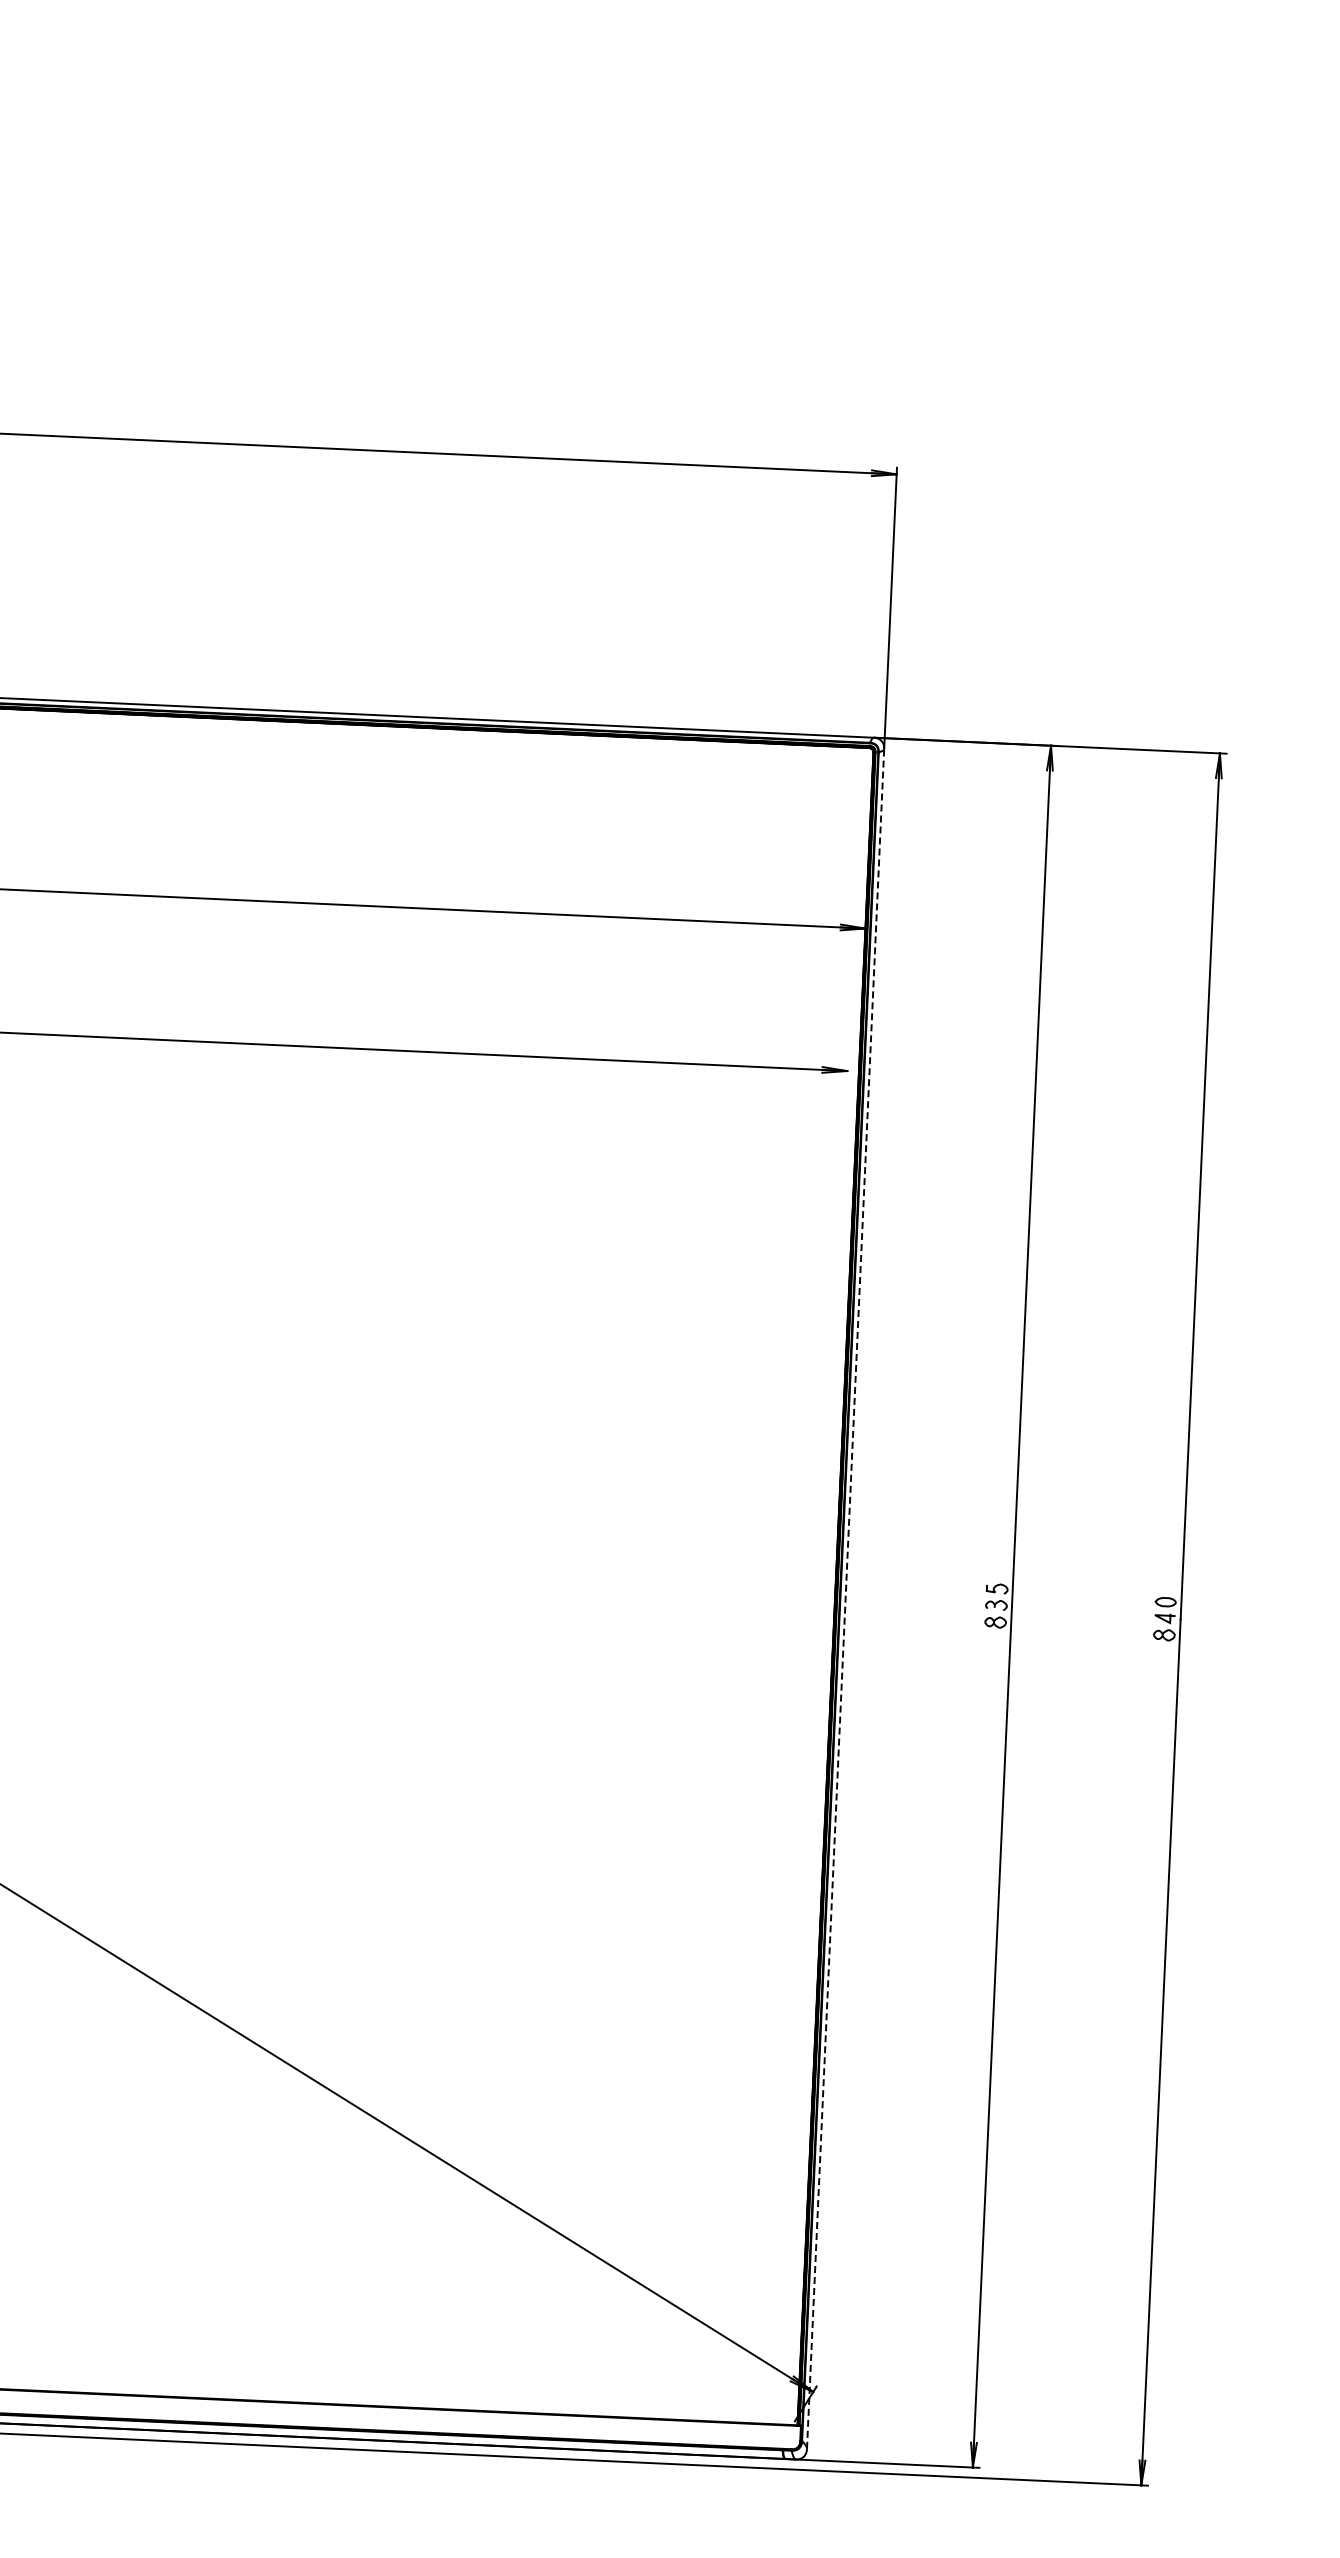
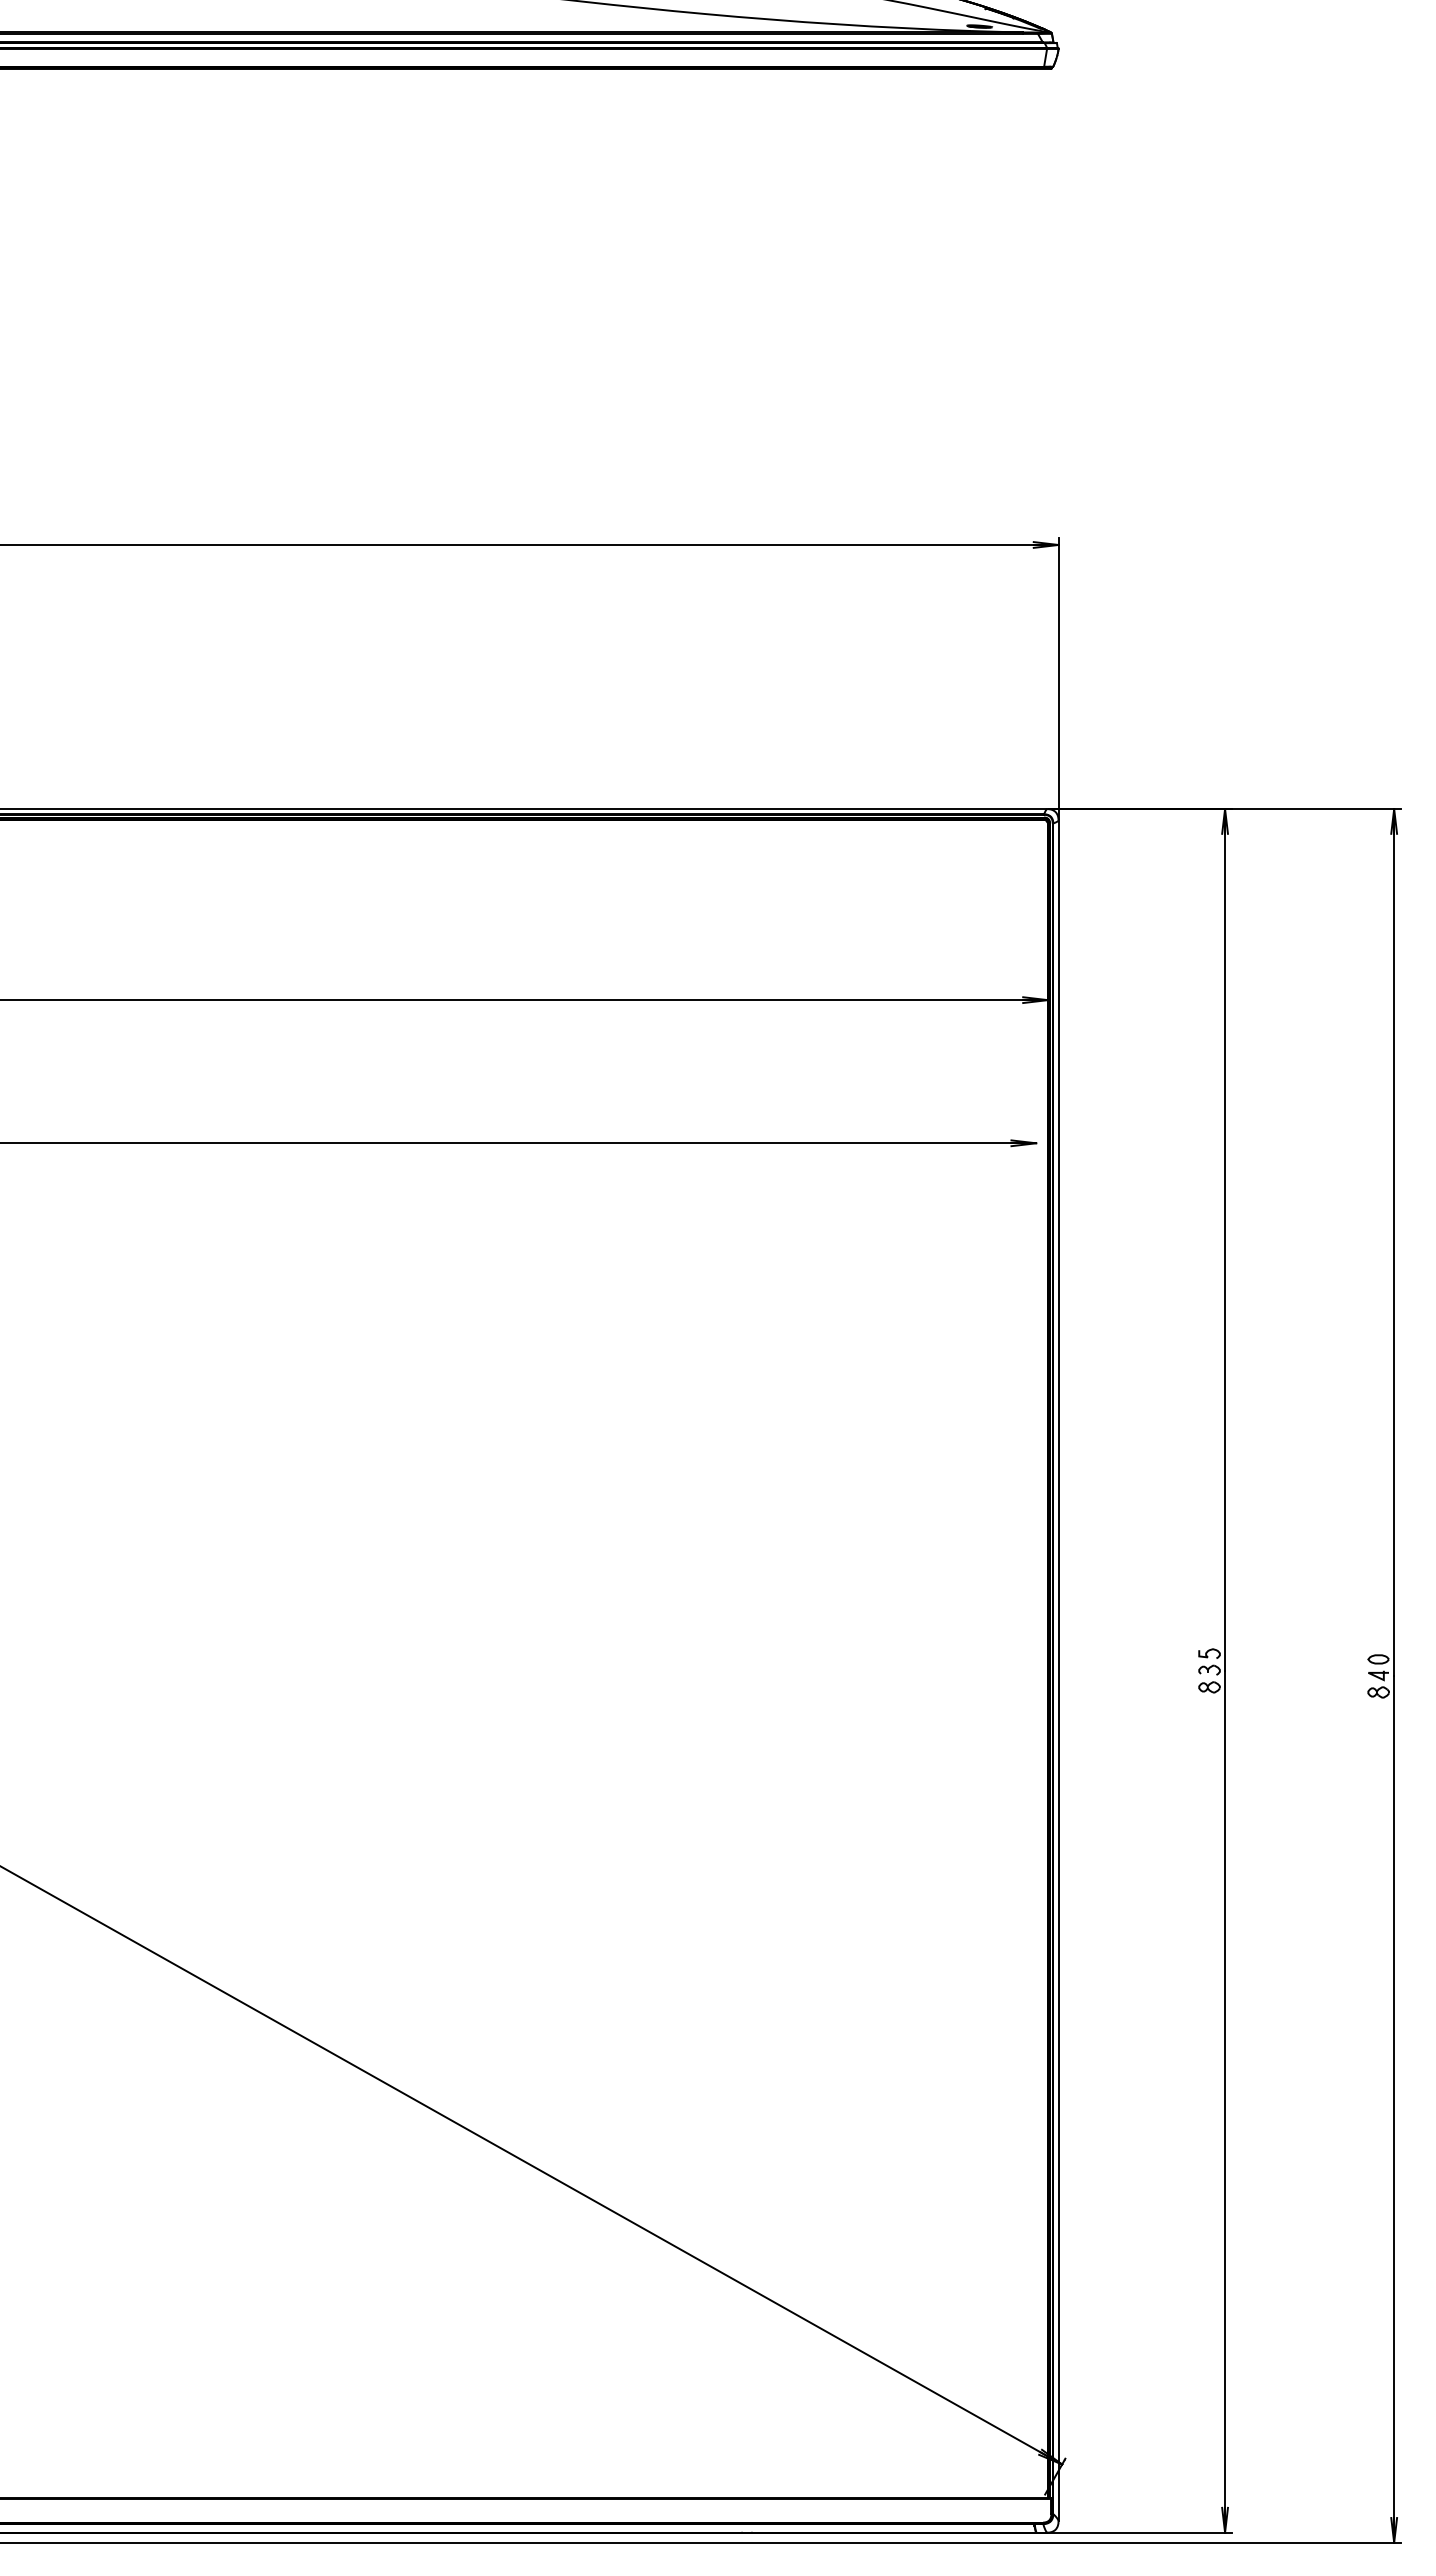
line: (845, 1599) -> (1058, 1671), dashed -> solid

